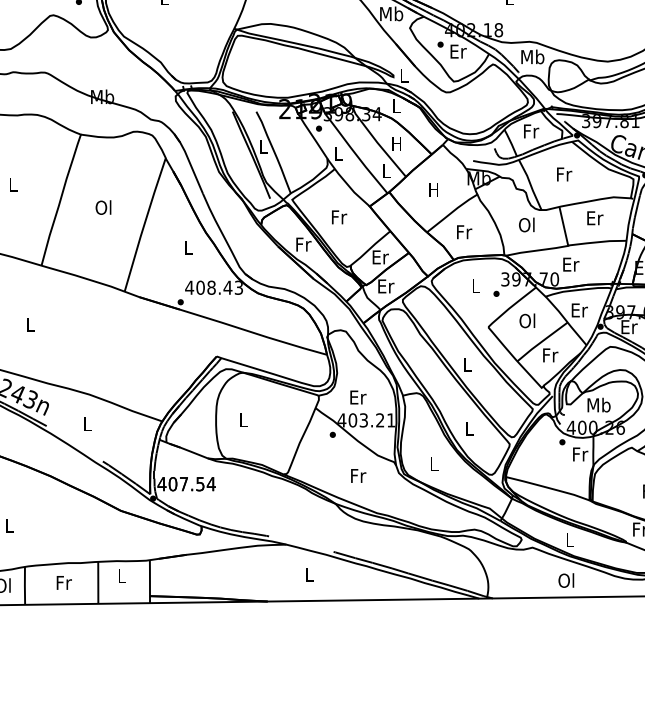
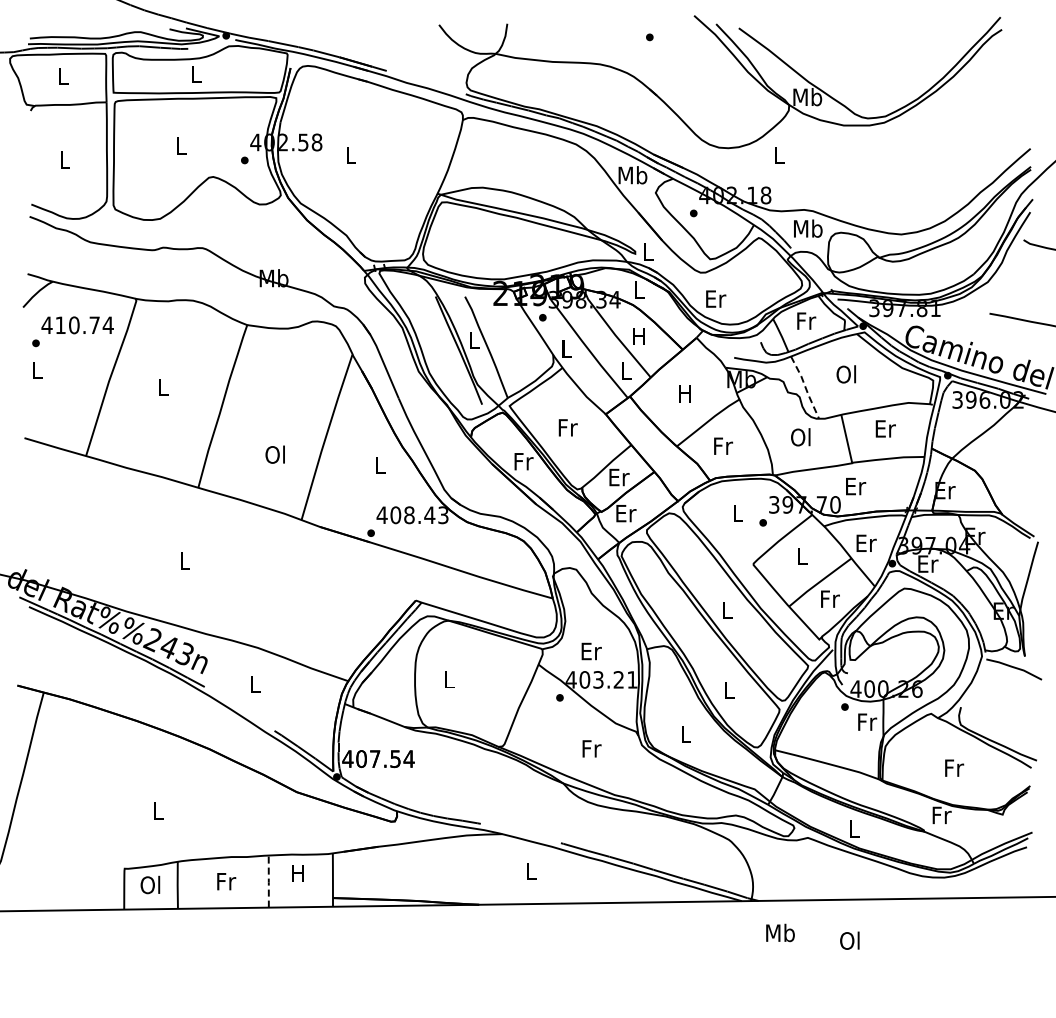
text: (458, 51) -> (716, 298), moved
text: (563, 174) -> (846, 374), Fr -> Ol
line: (530, 184) -> (805, 387), solid -> dashed
text: (102, 207) -> (274, 454), moved
text: (527, 321) -> (801, 556), Ol -> L
text: (599, 404) -> (780, 932), moved
text: (121, 576) -> (297, 873), L -> H
text: (566, 580) -> (849, 940), moved
line: (98, 583) -> (268, 882), solid -> dashed

